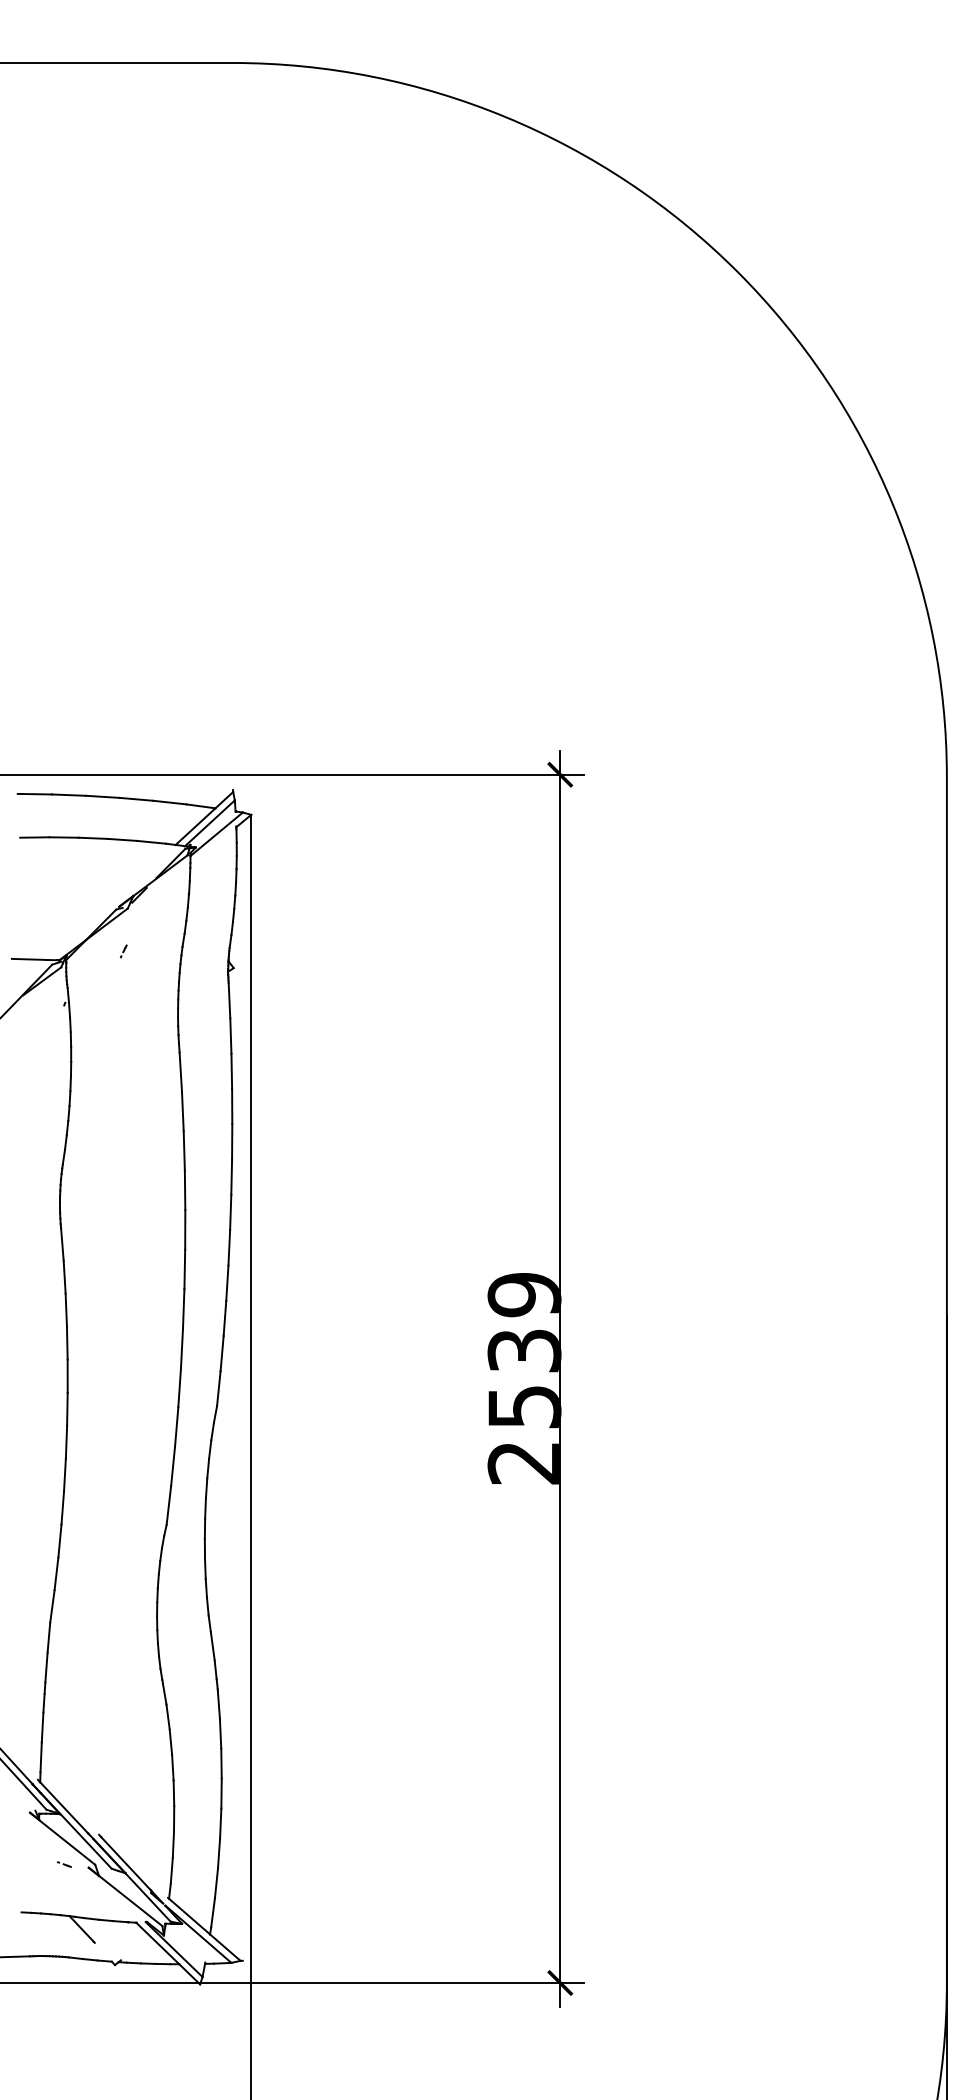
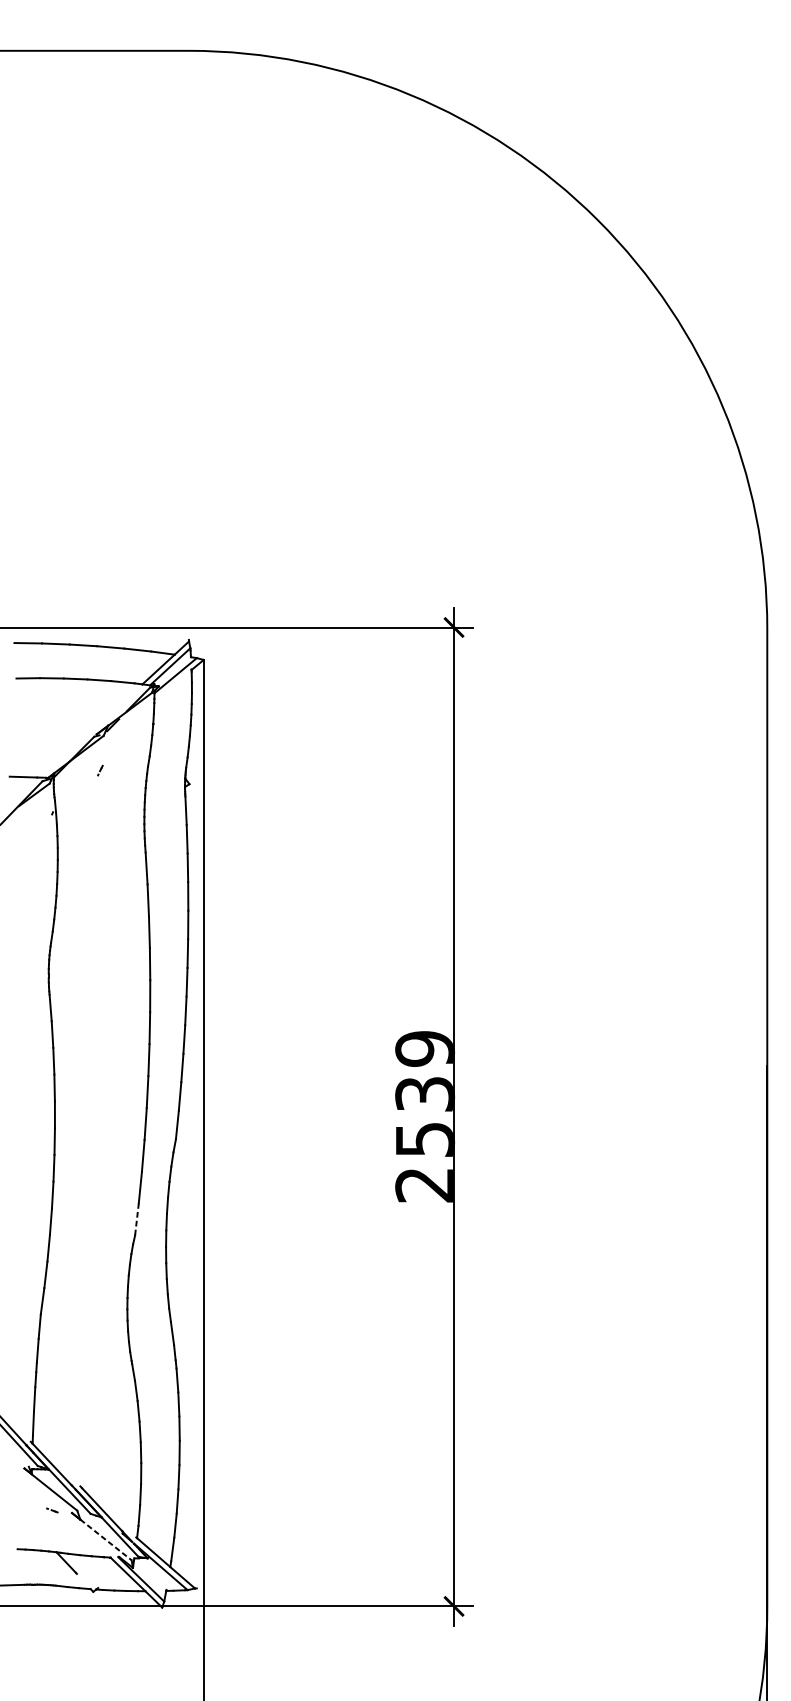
line: (168, 1505) -> (136, 1219), solid -> dashed
line: (131, 1901) -> (106, 1540), solid -> dashed

